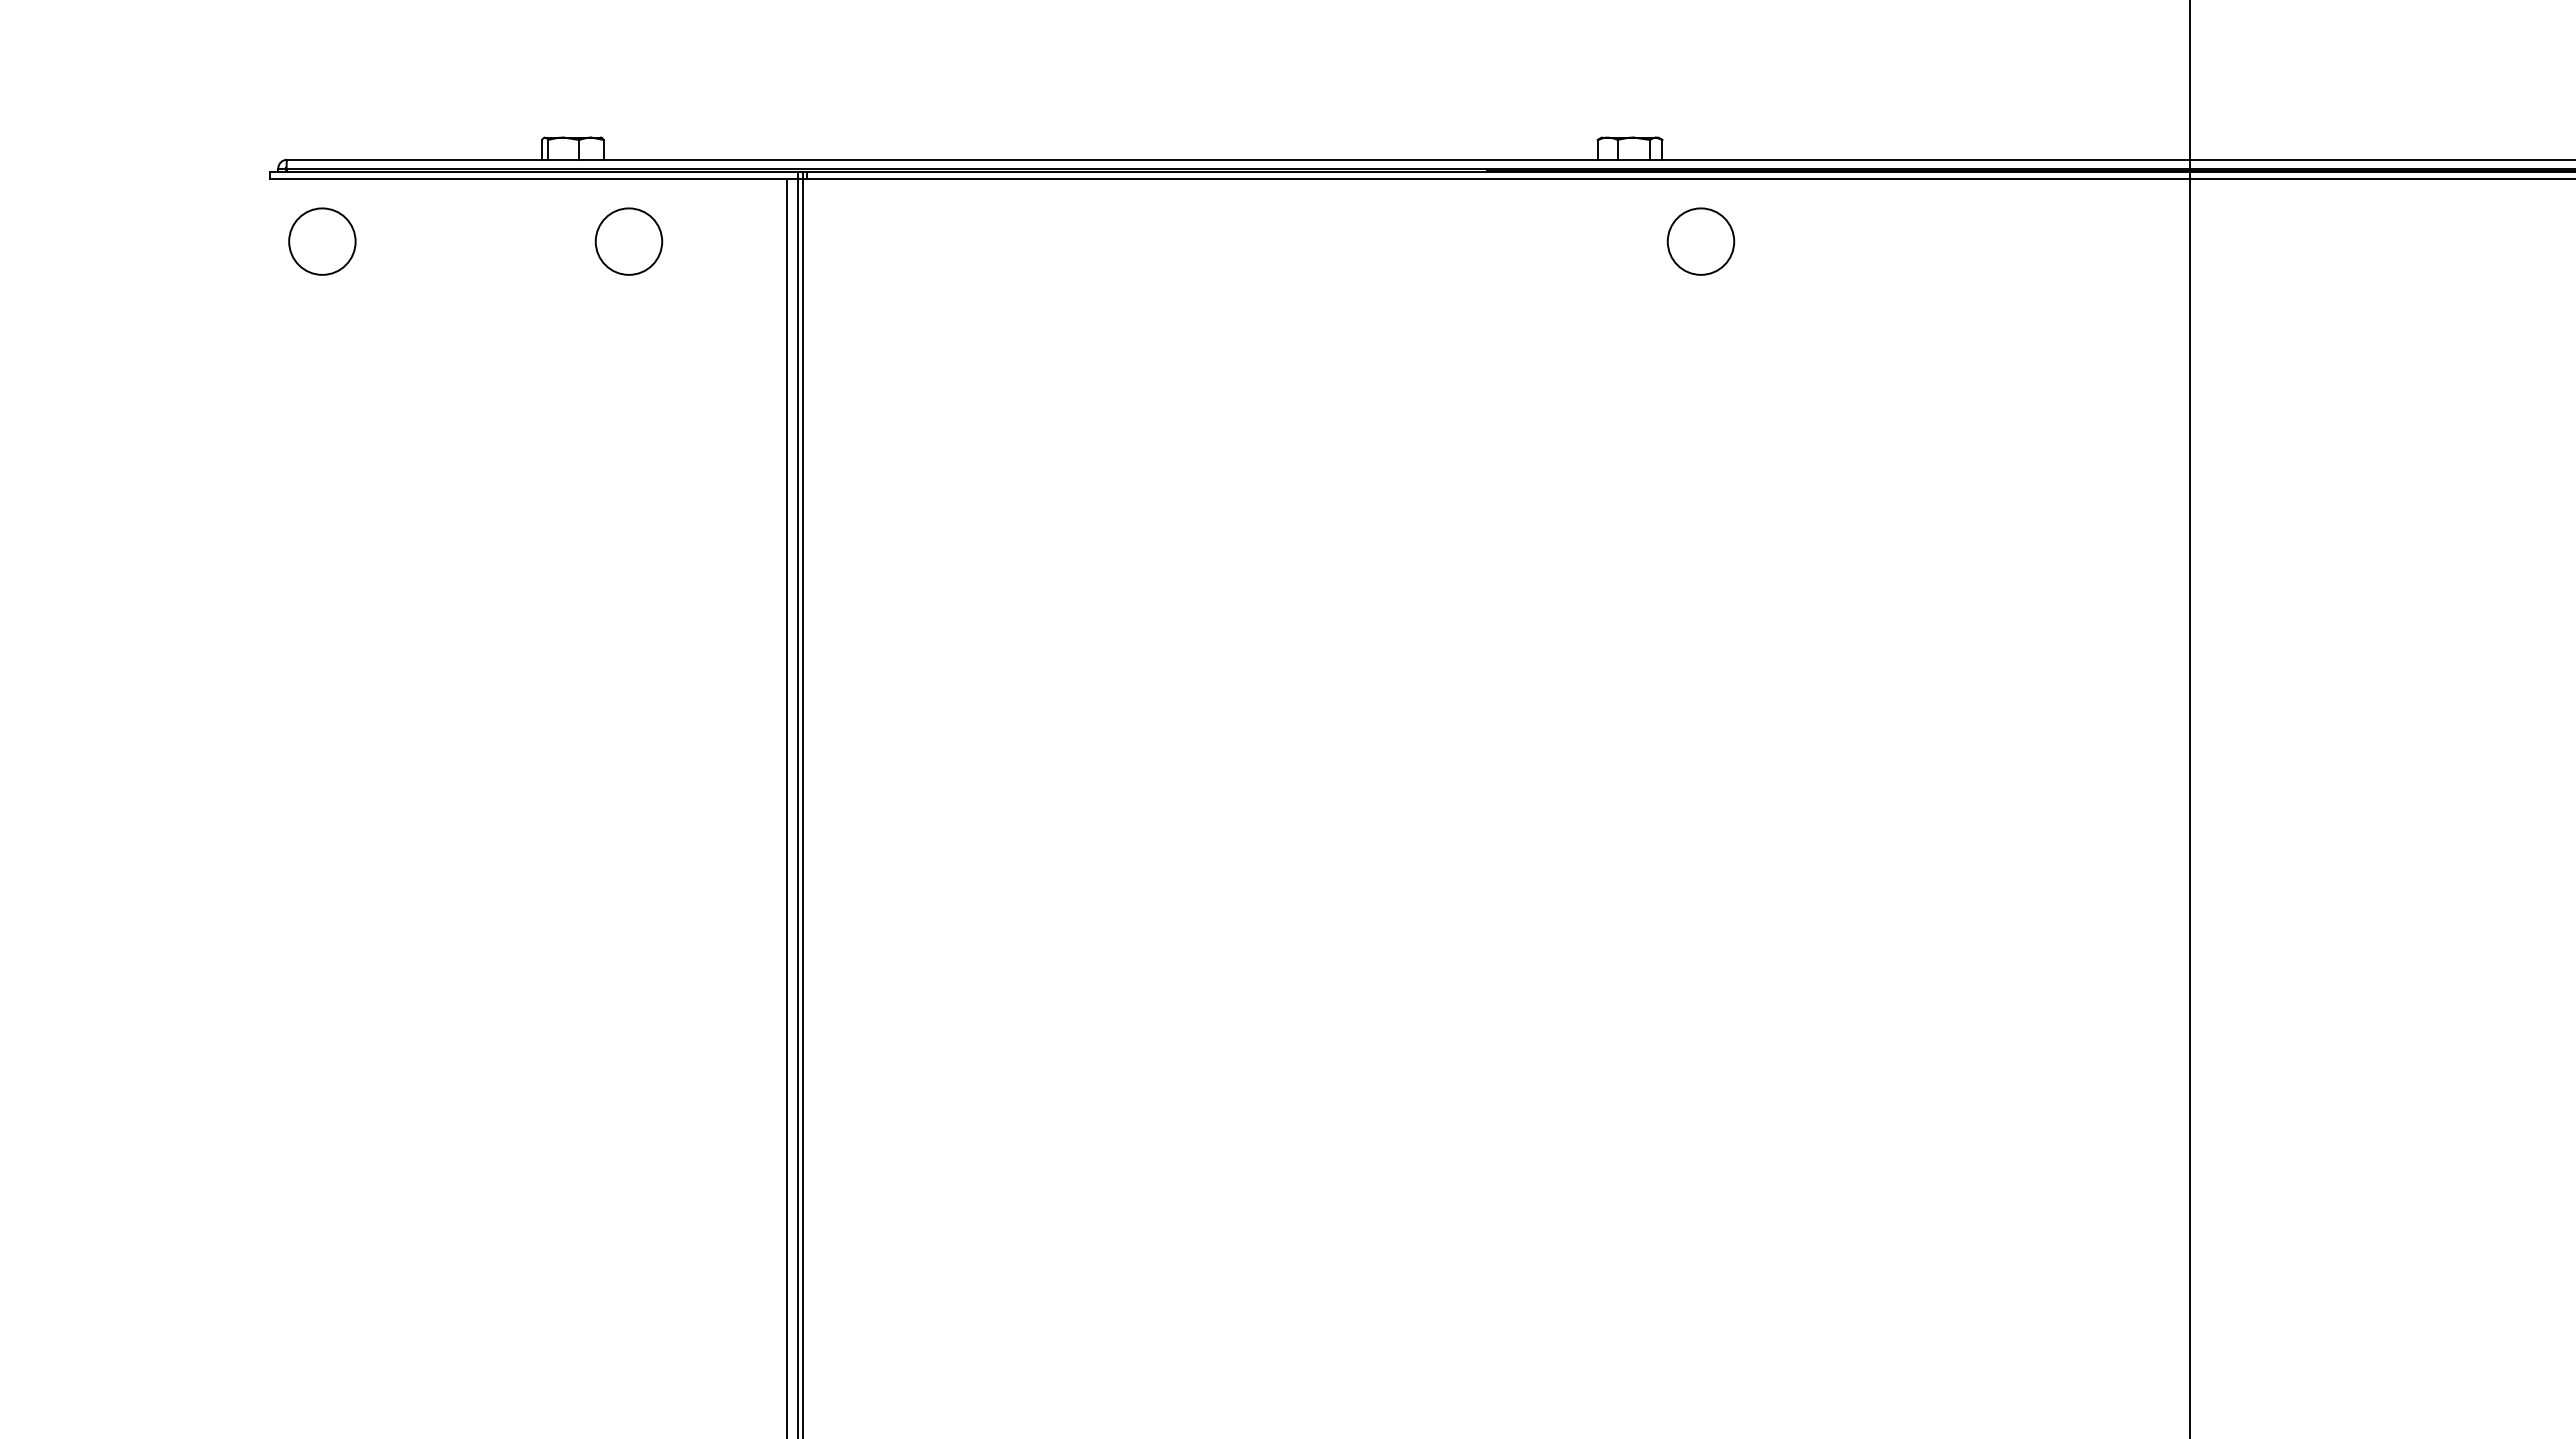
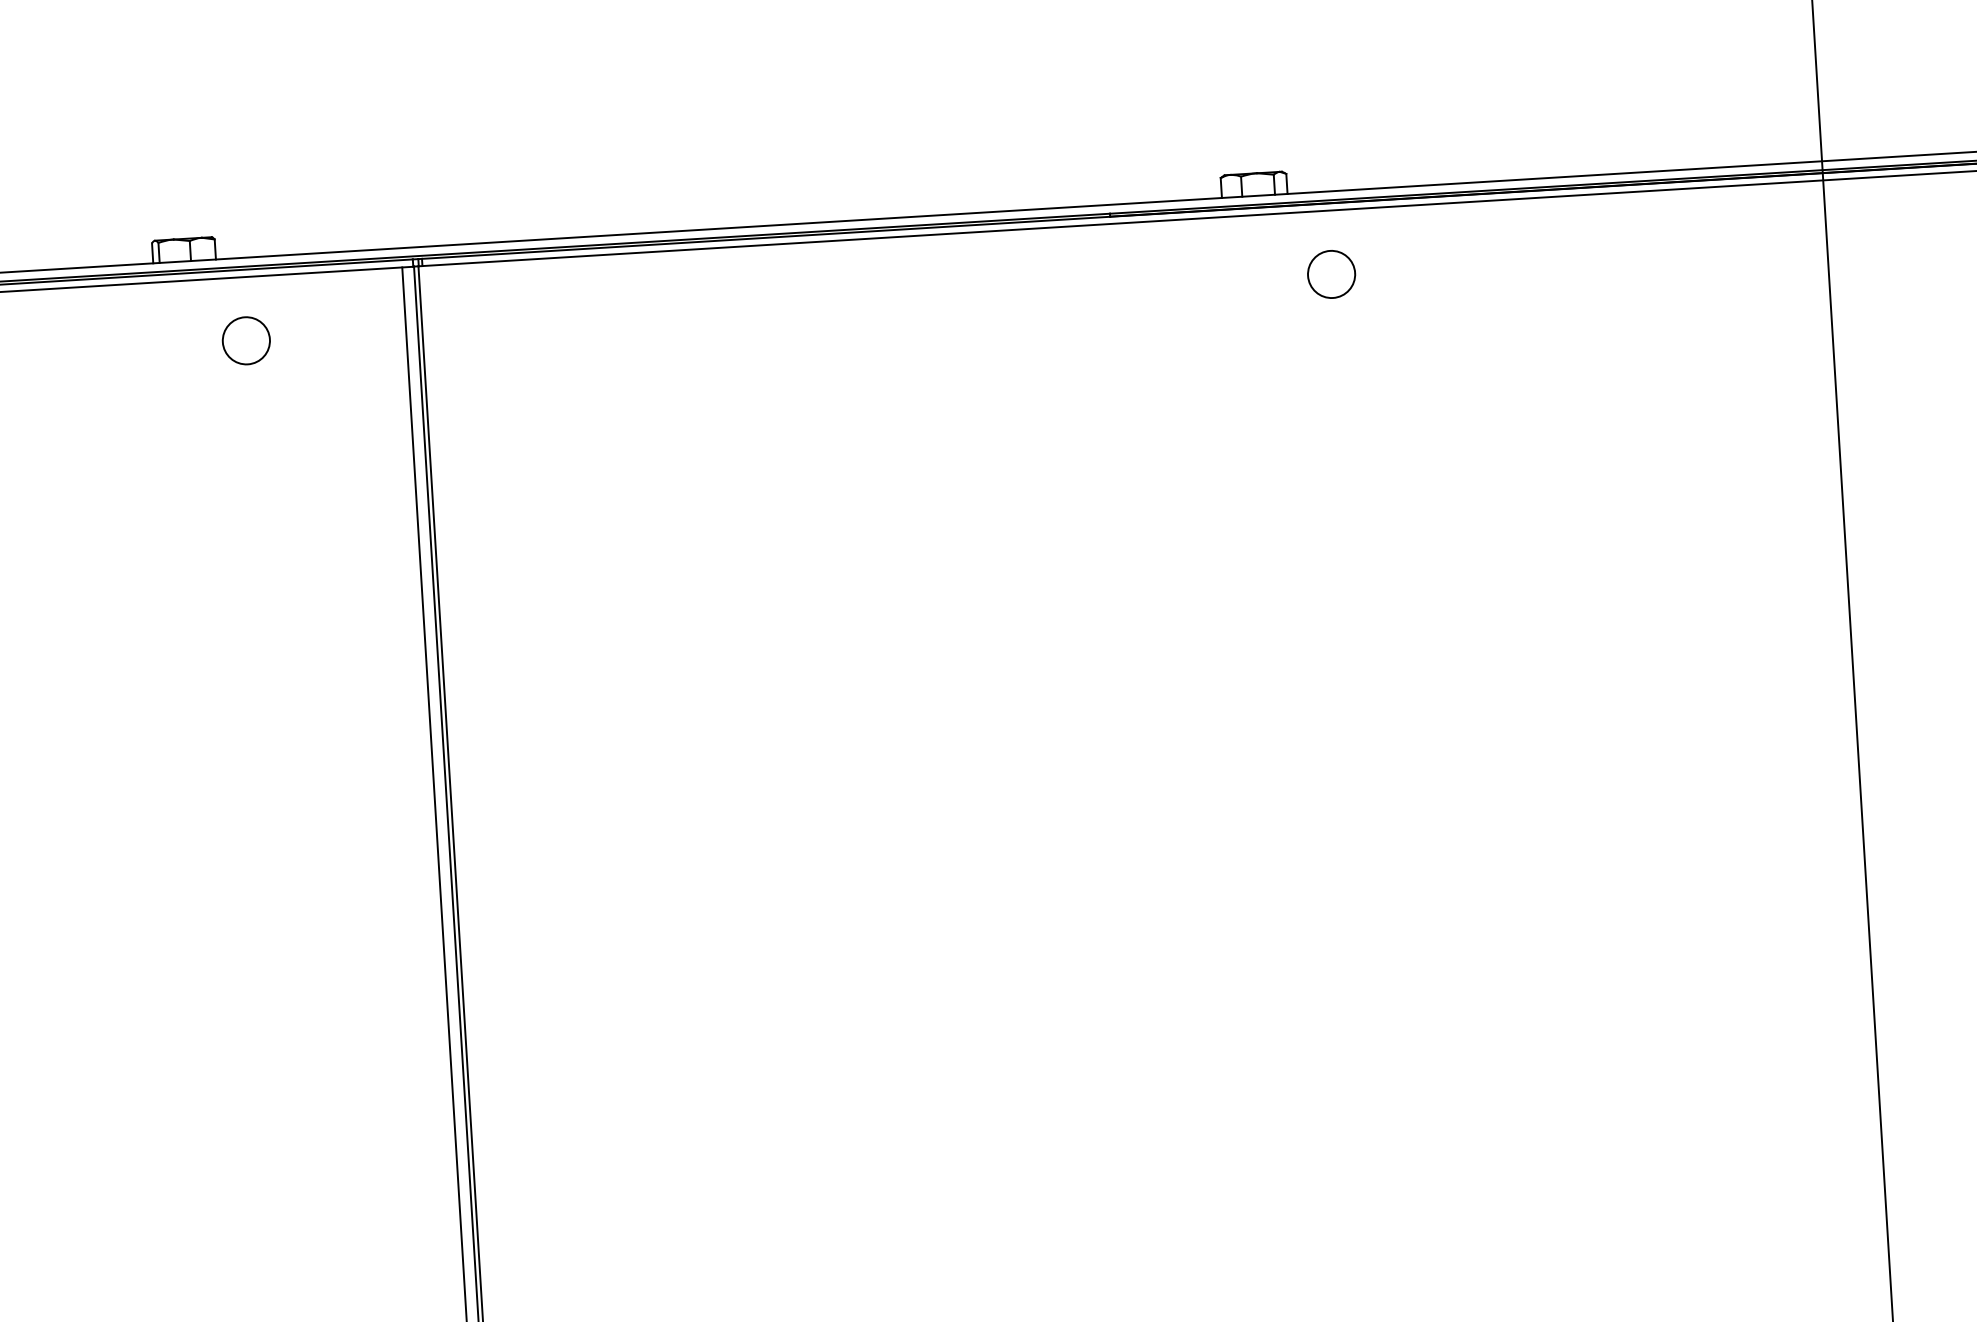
circle: (628, 241) -> (245, 340), size x0.7
circle: (1700, 241) -> (1331, 274), size x0.7

